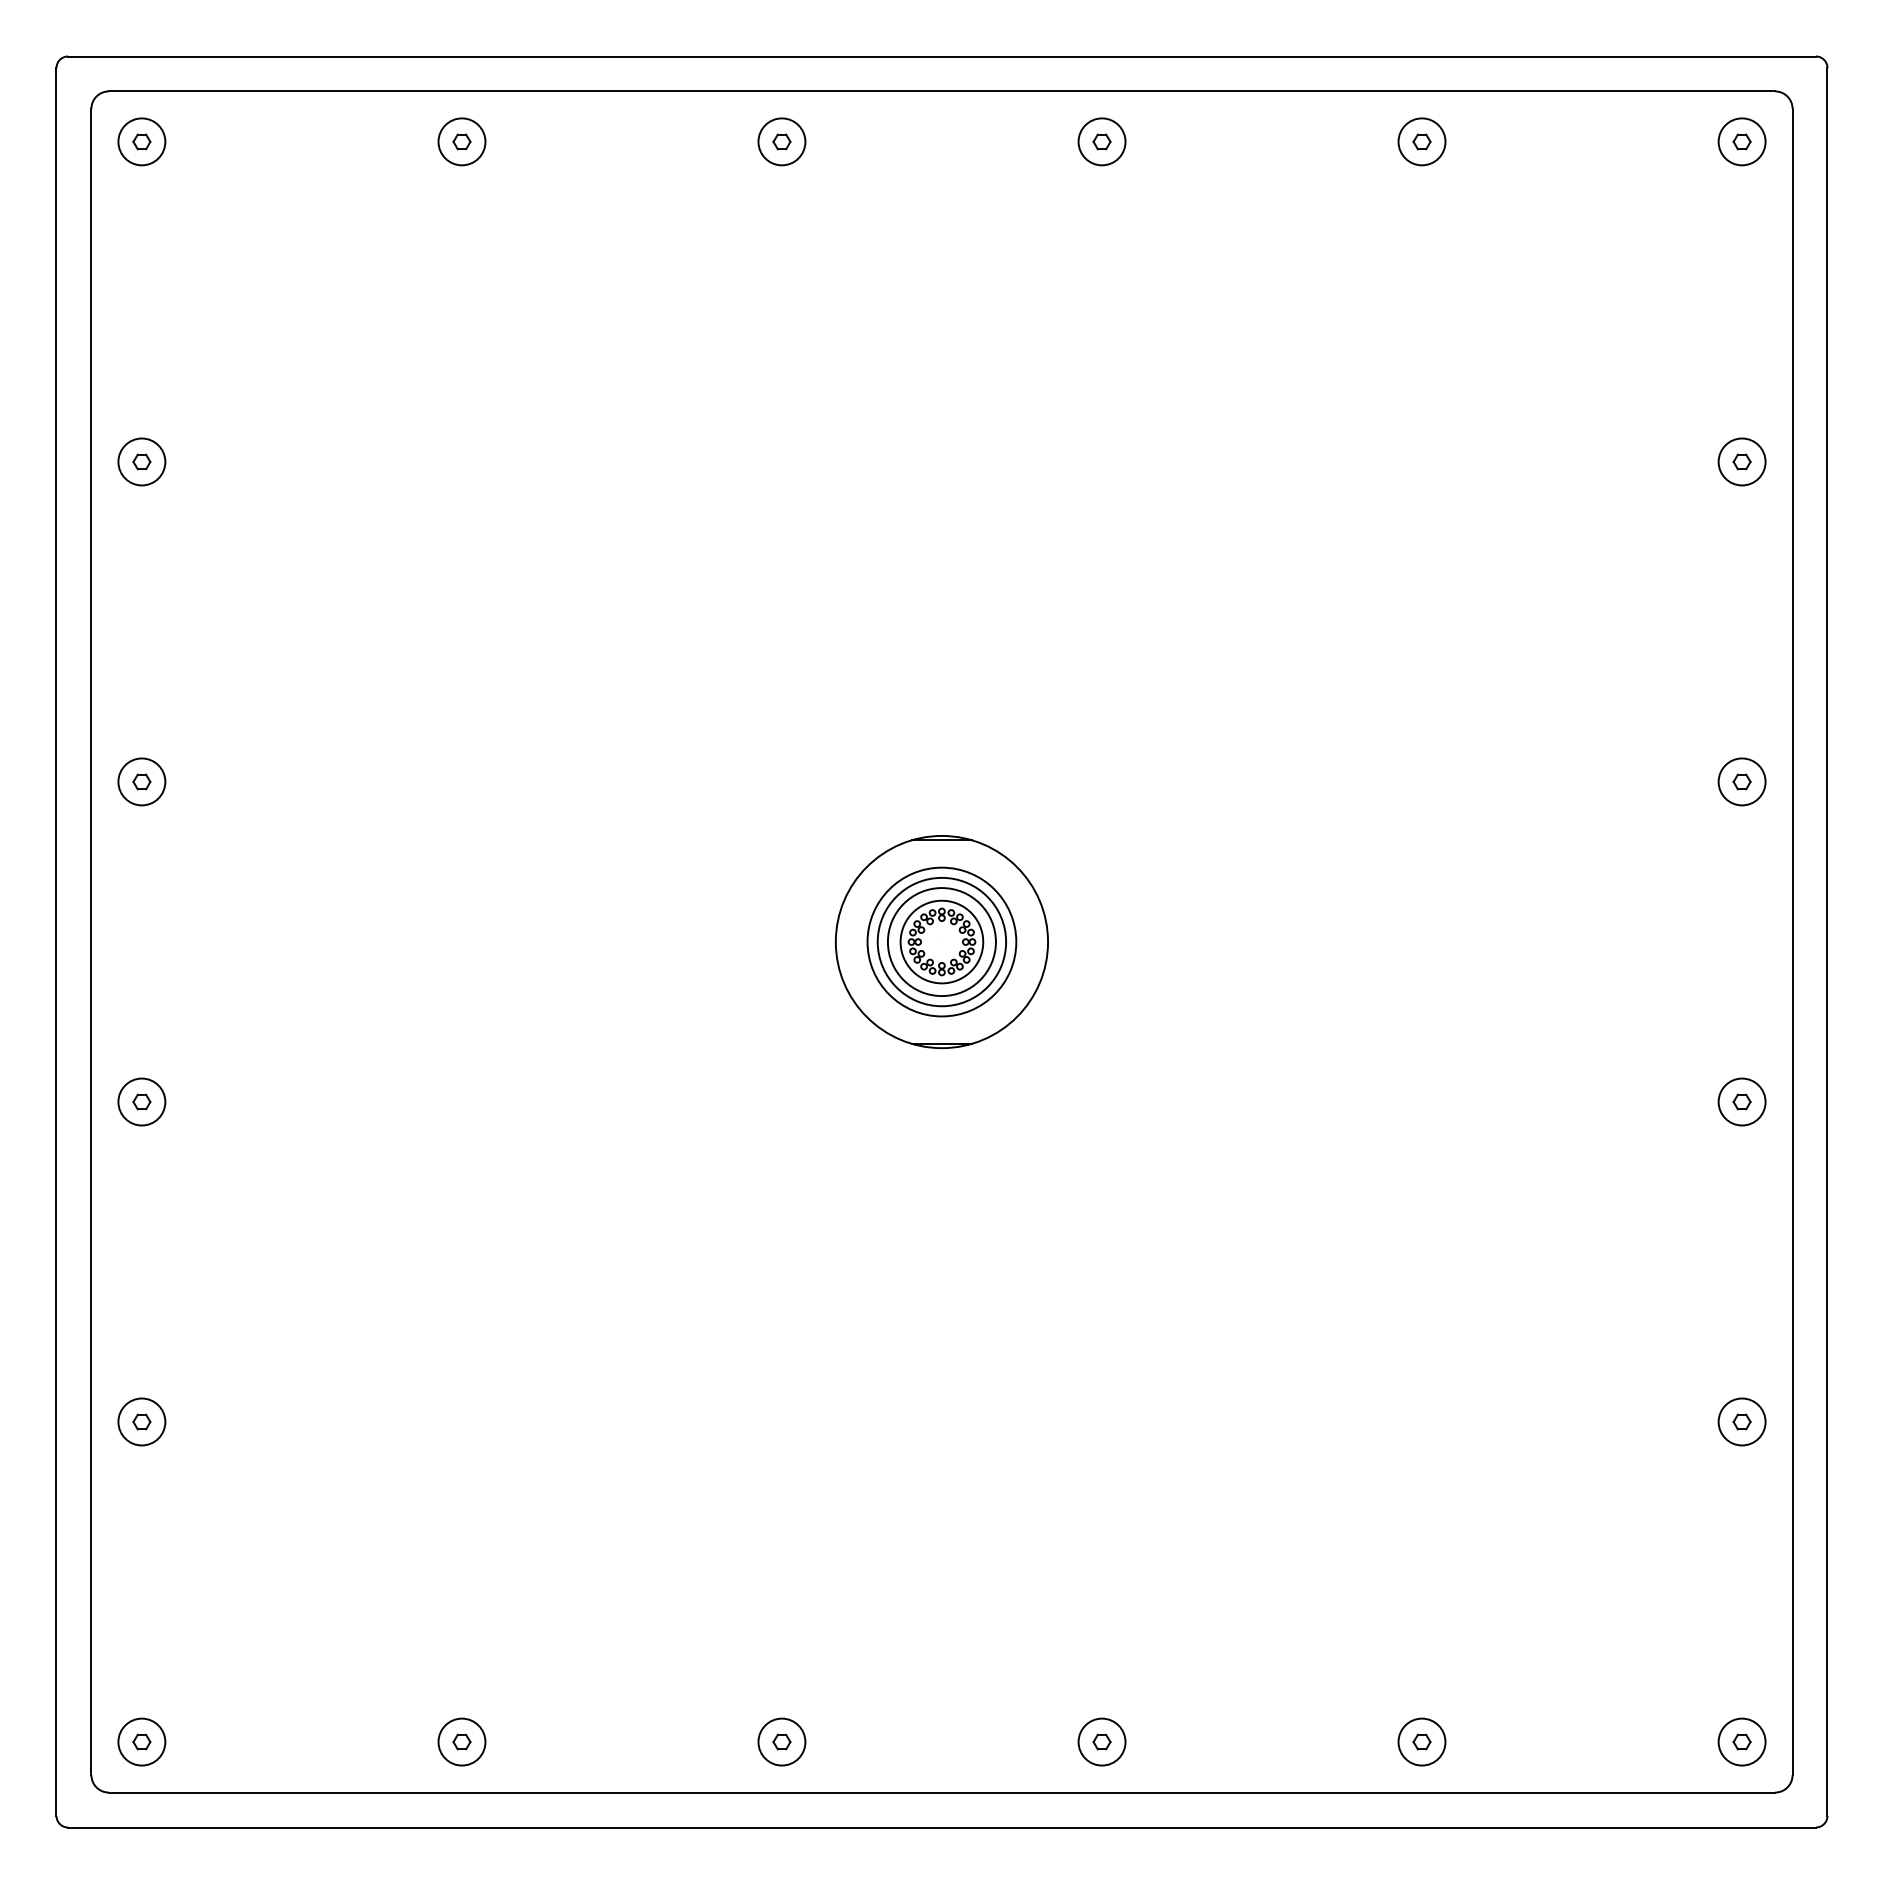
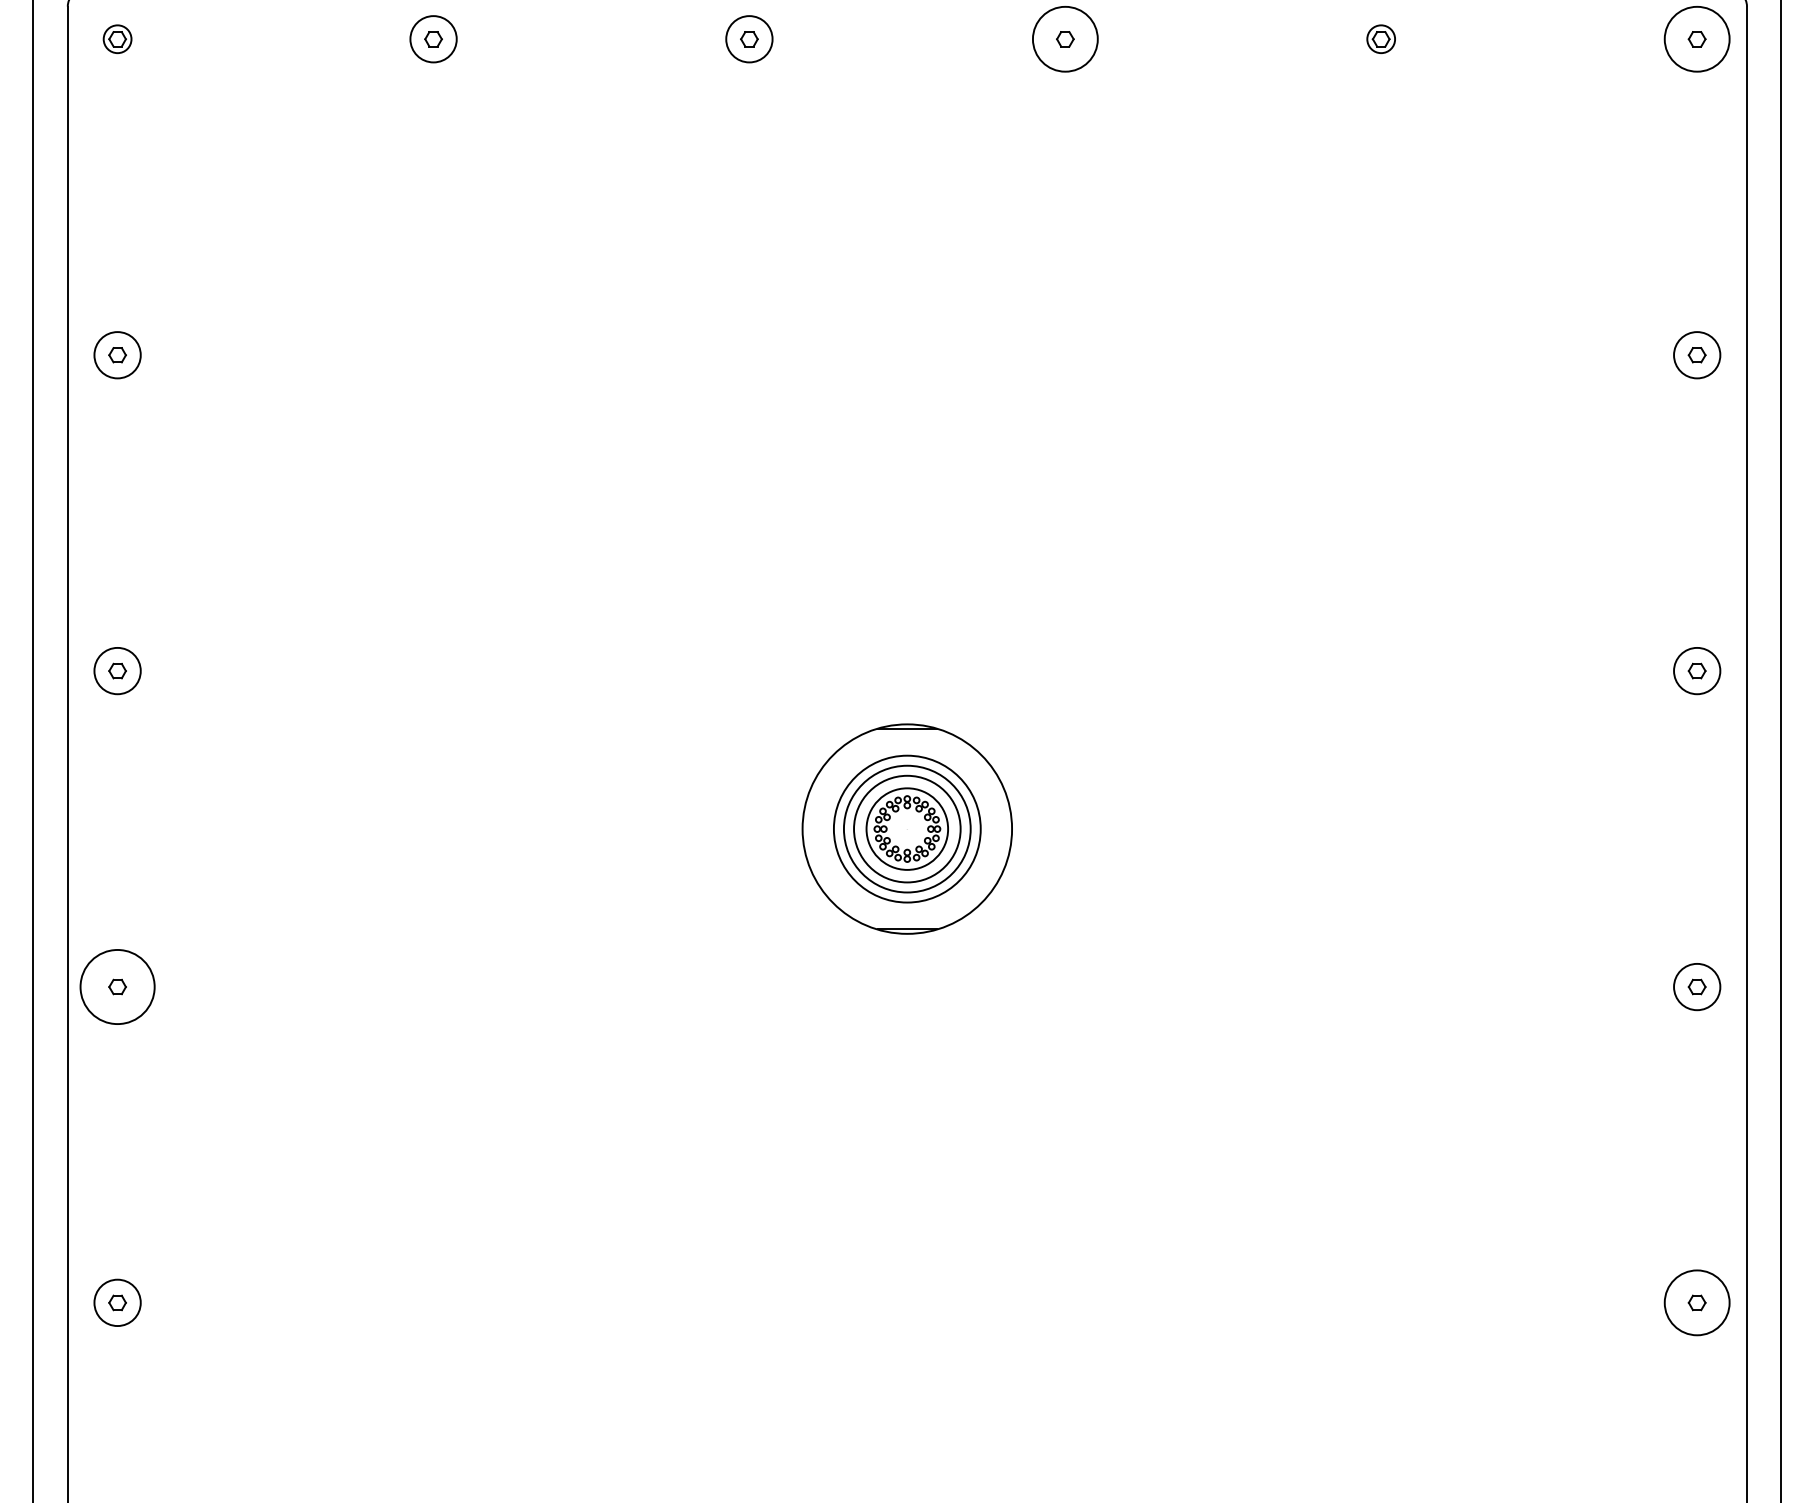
circle: (141, 141) -> (117, 38), size x0.6
circle: (1101, 141) -> (1064, 38), size x1.4
circle: (1421, 141) -> (1380, 38), size x0.6
circle: (1741, 141) -> (1696, 38), size x1.4
circle: (141, 1101) -> (117, 986), size x1.6
circle: (1741, 1421) -> (1696, 1302), size x1.4

